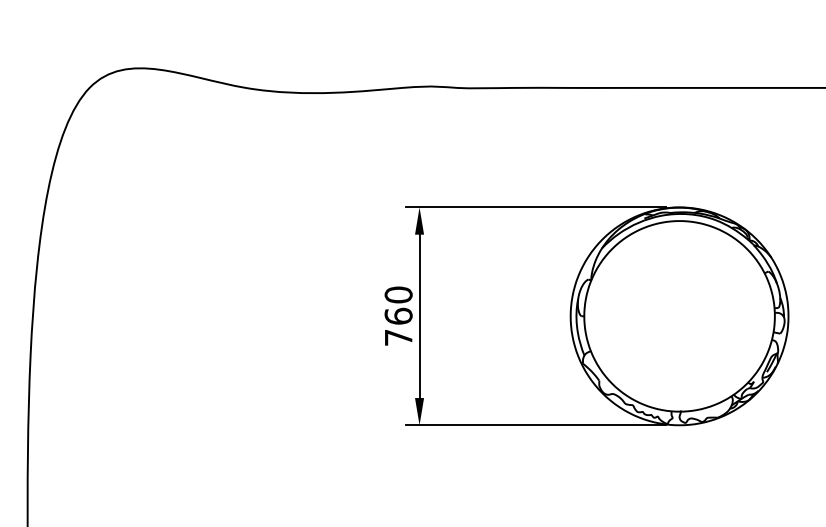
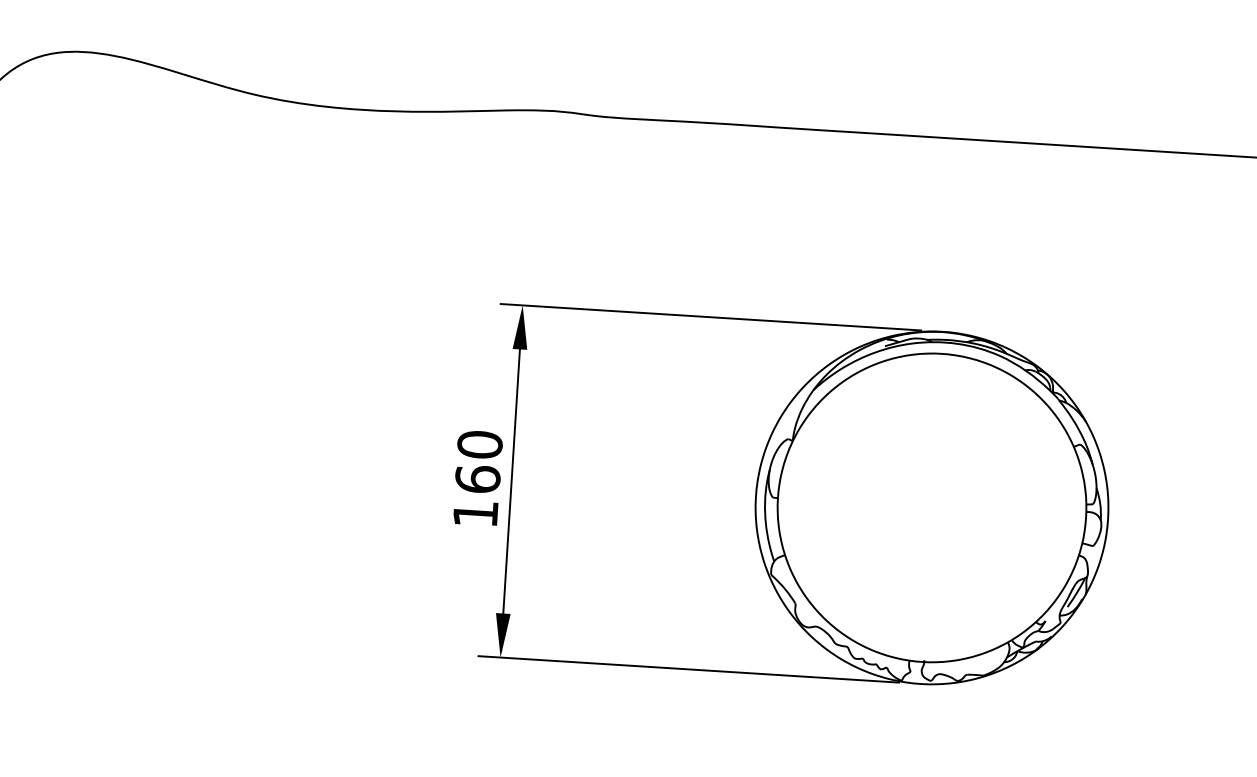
text: (398, 337) -> (475, 513), 760 -> 160

